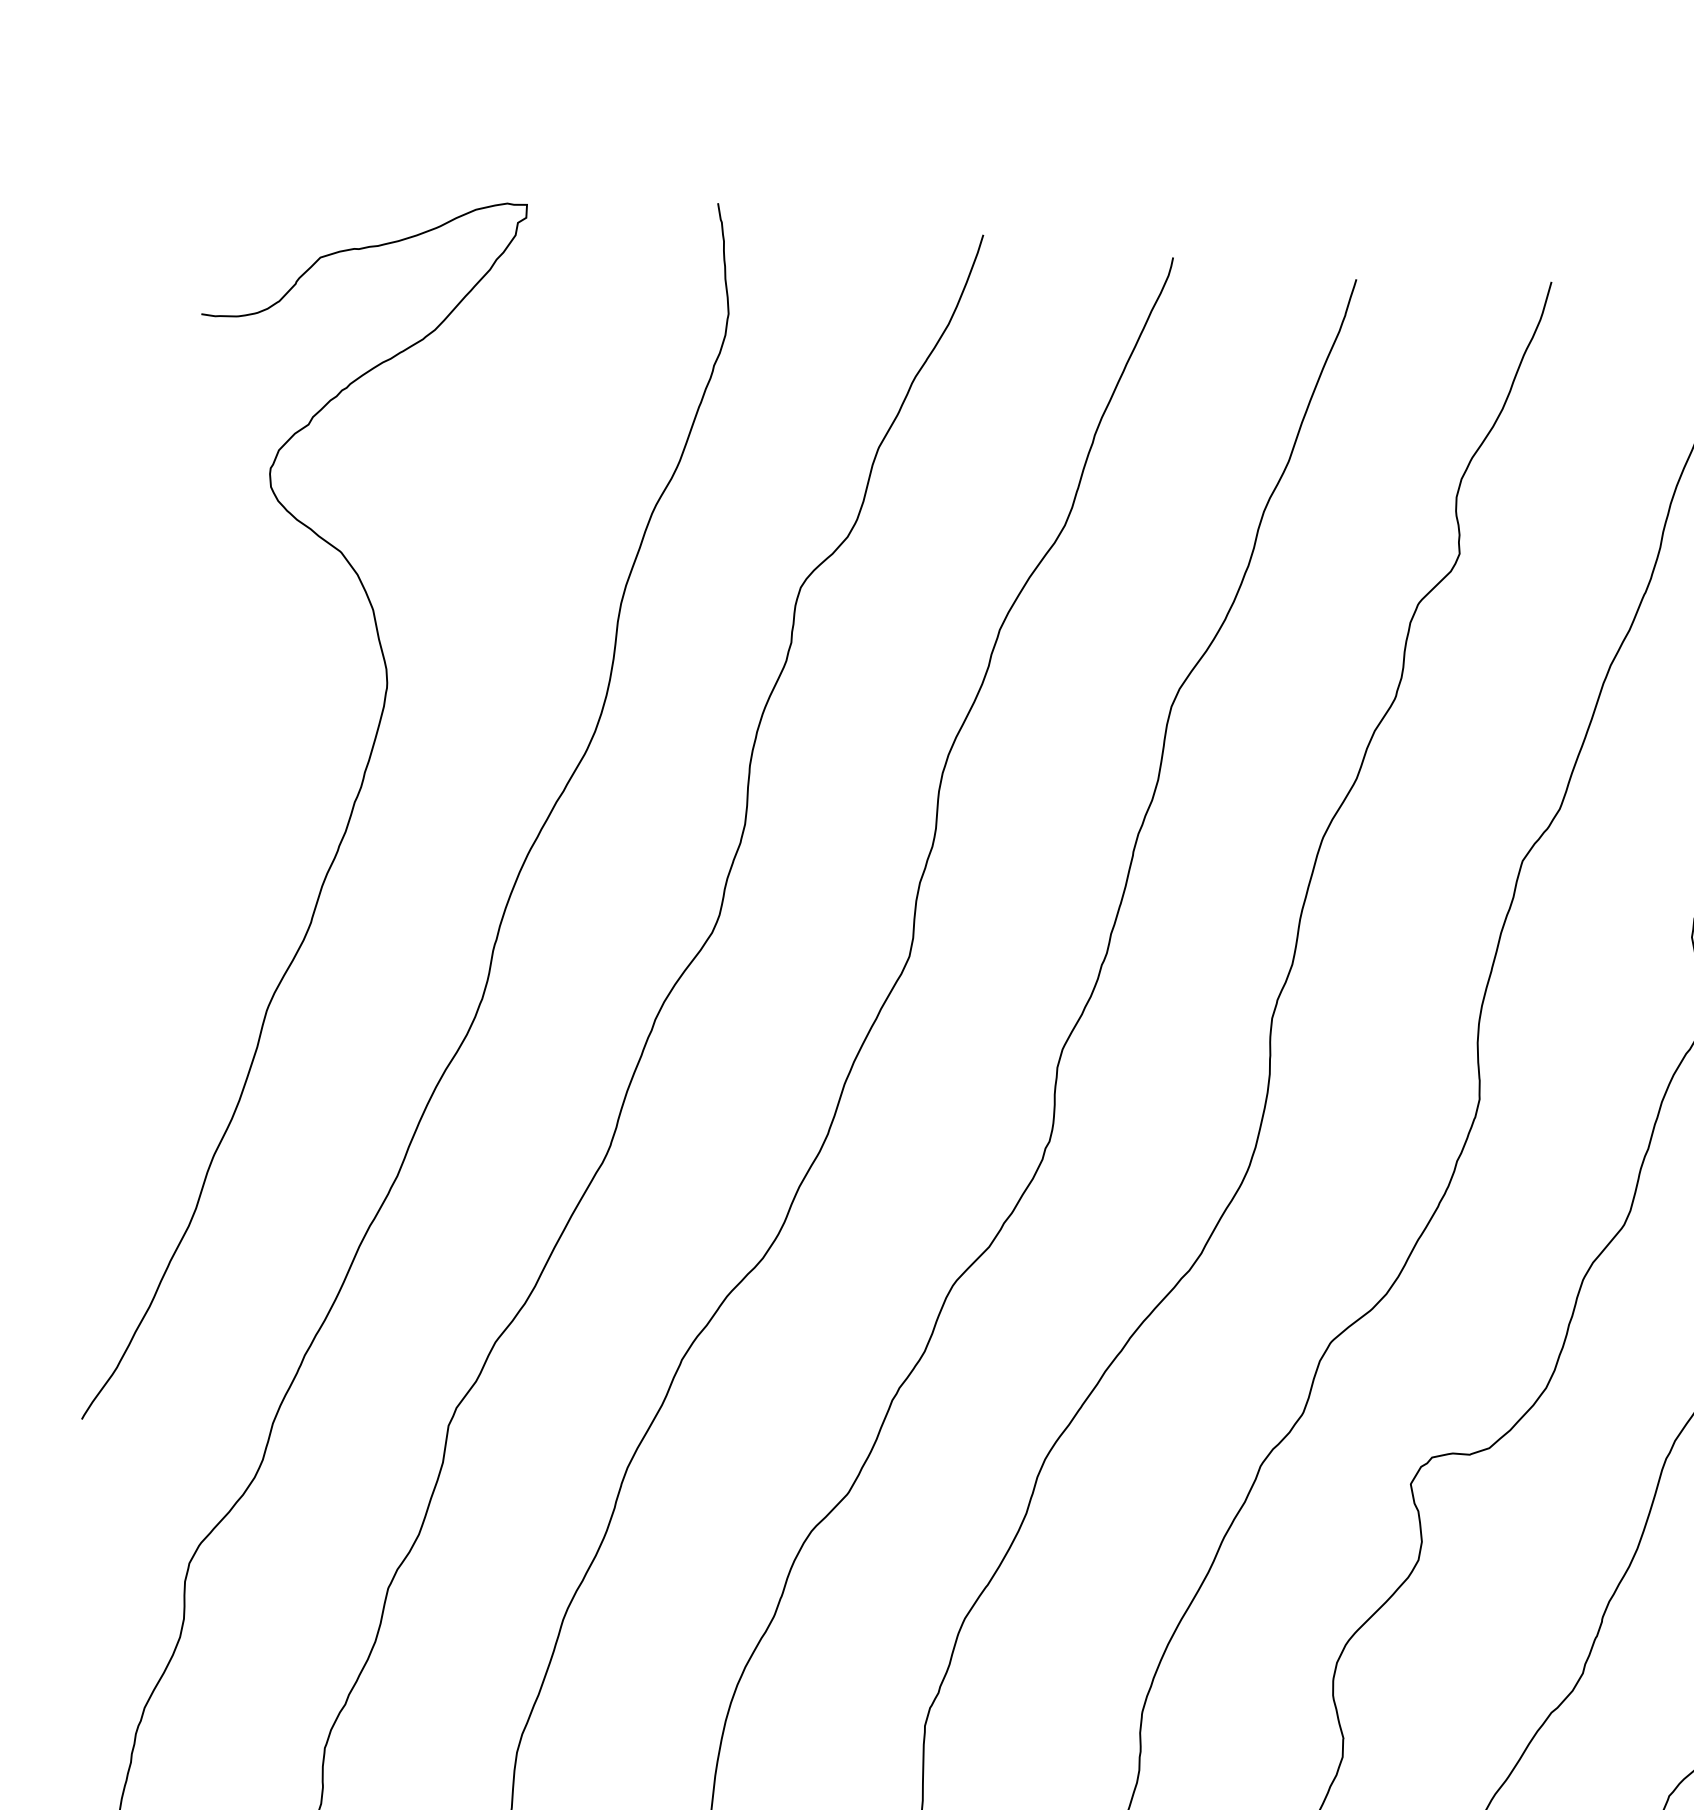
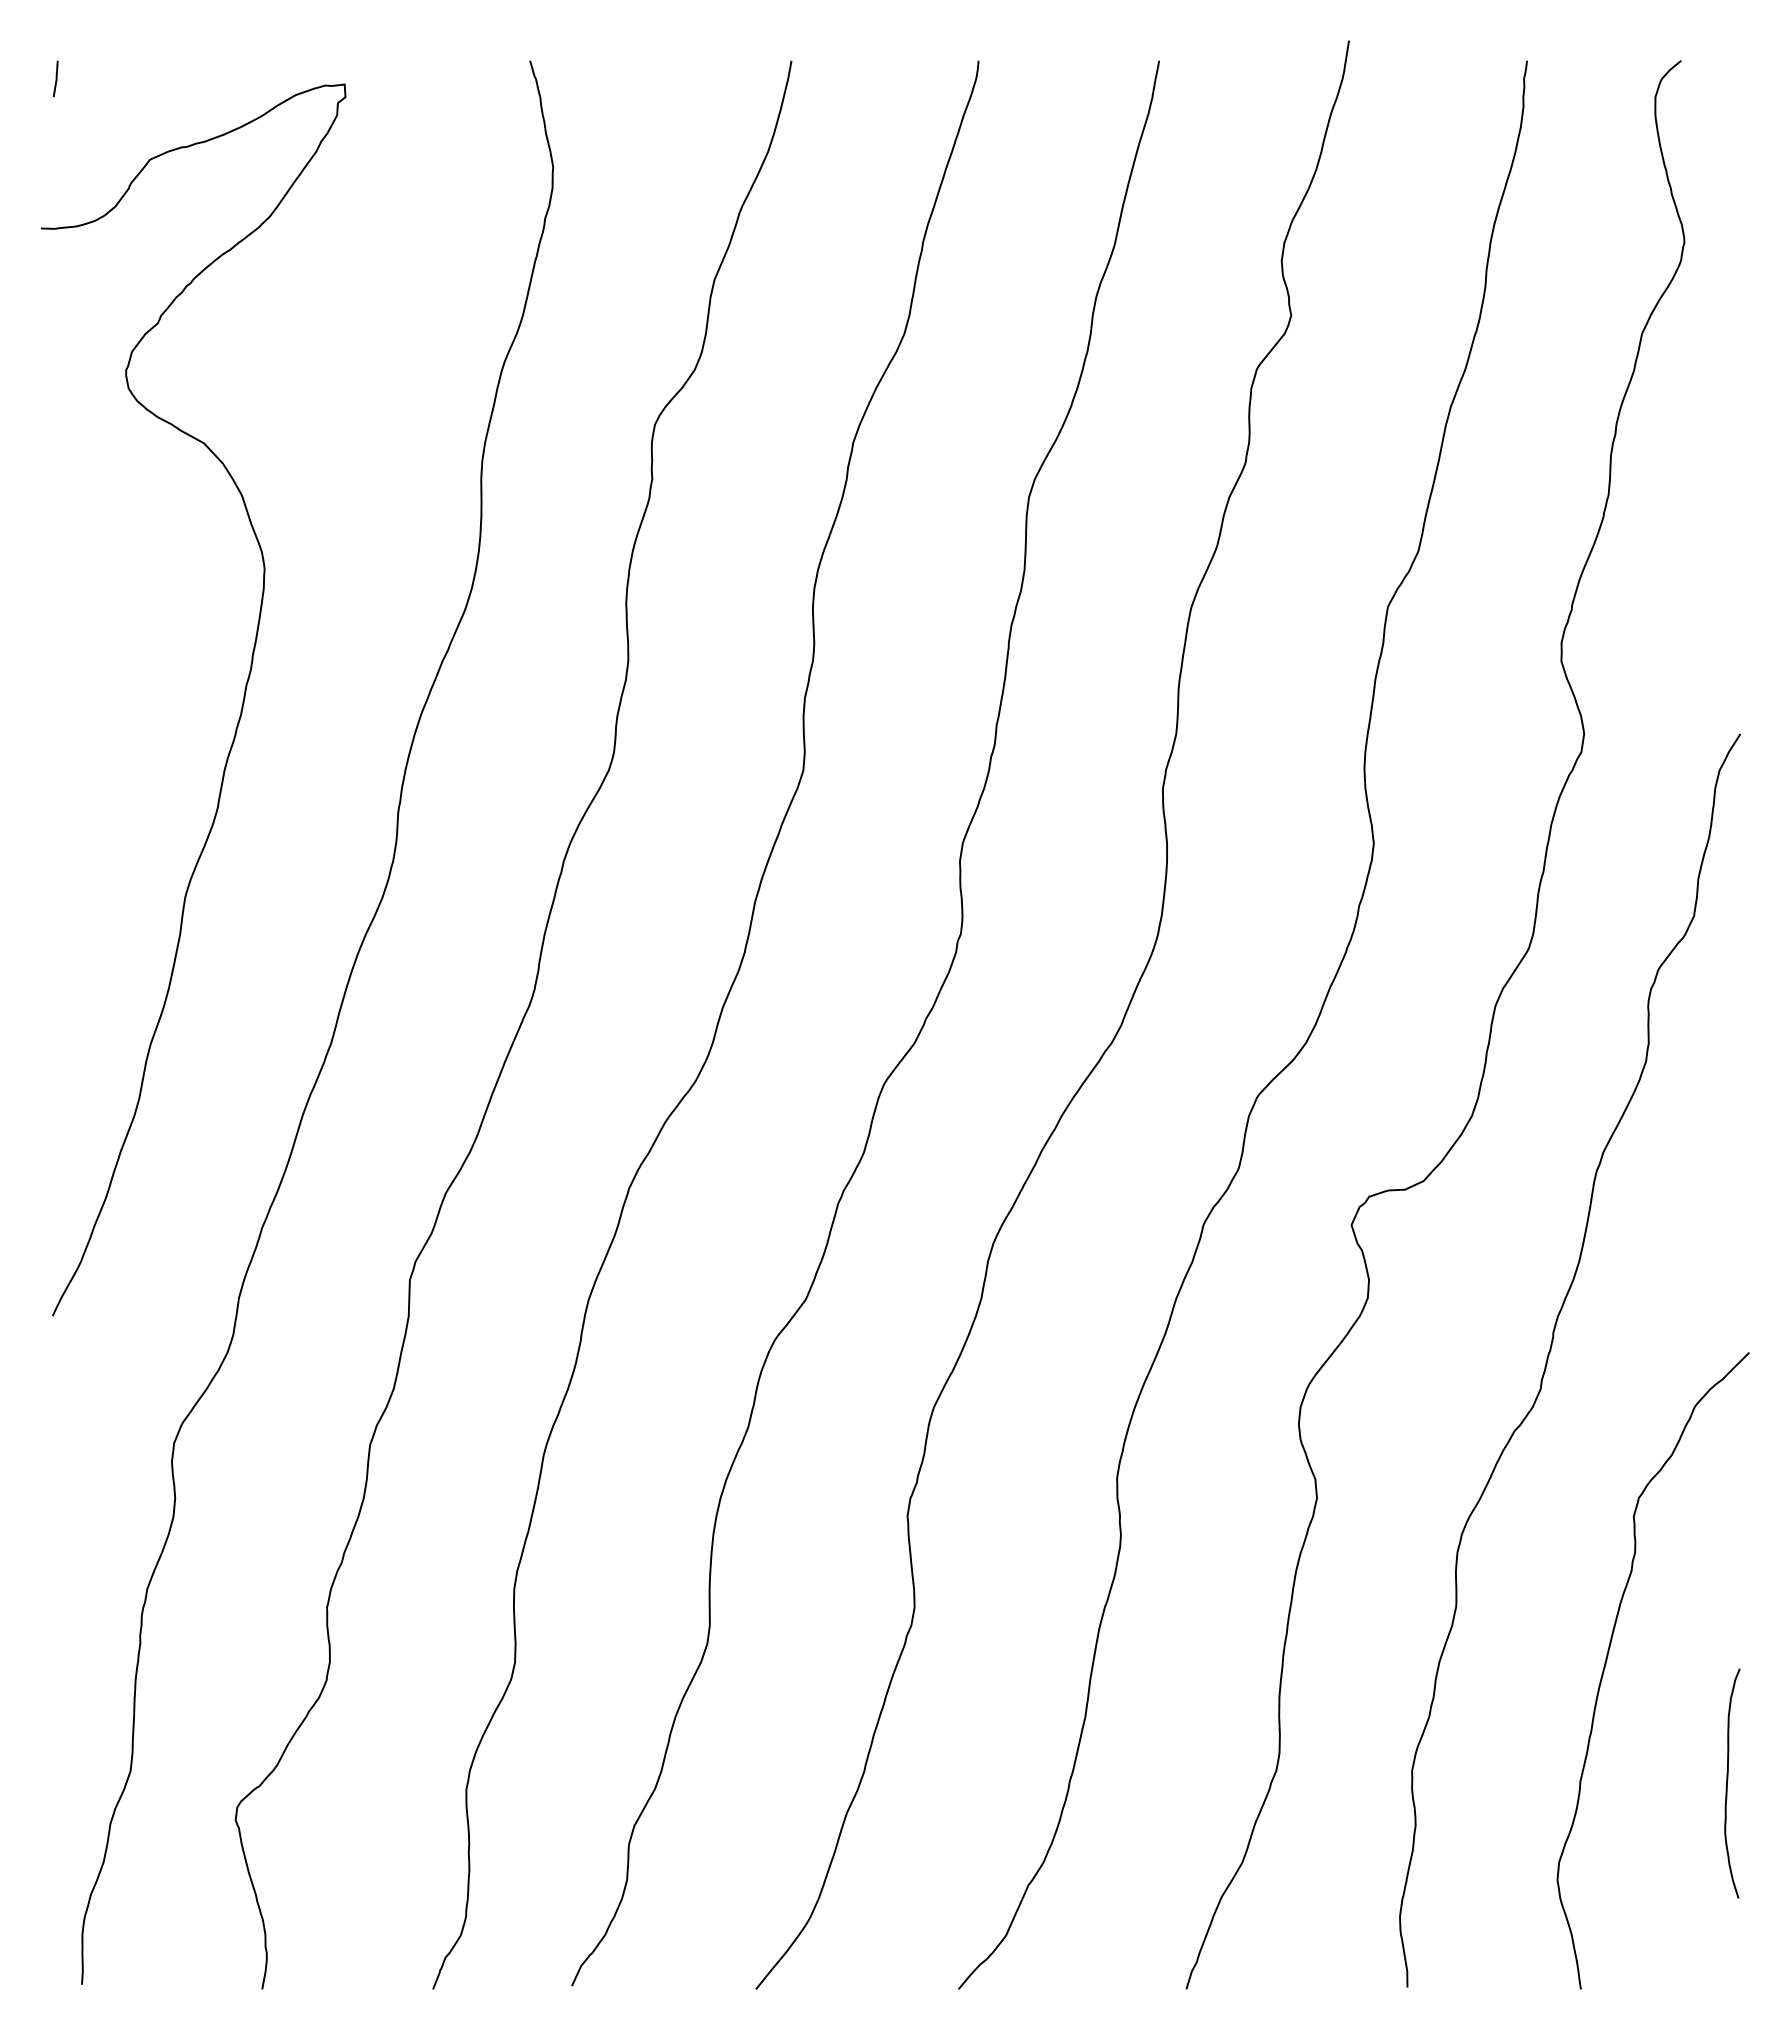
line: (234, 163) -> (55, 78), added

